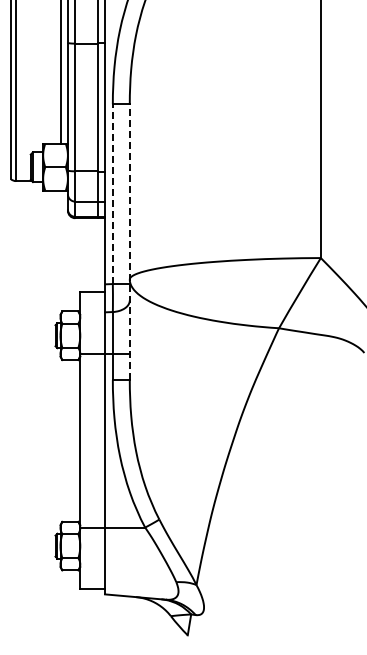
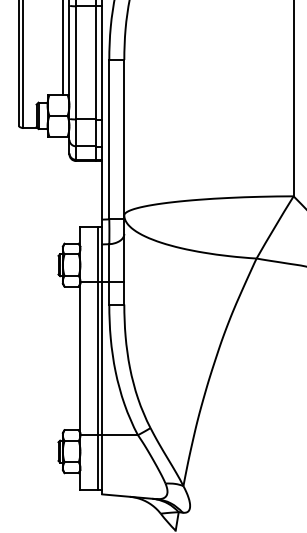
line: (112, 194) -> (108, 140), dashed -> solid
line: (129, 242) -> (124, 182), dashed -> solid
line: (100, 440) -> (98, 358), added

